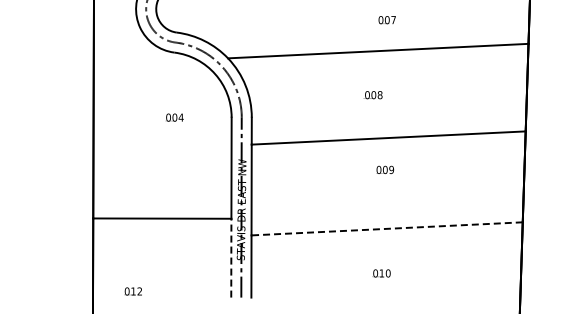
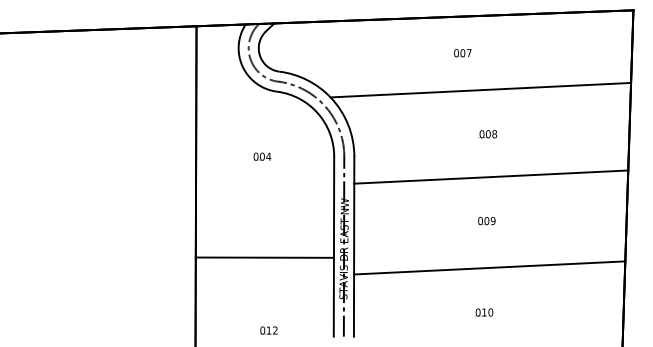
text: (386, 20) -> (462, 53), moved
text: (372, 95) -> (487, 134), moved
text: (174, 117) -> (262, 156), moved
text: (384, 170) -> (486, 221), moved
line: (386, 228) -> (489, 267), dashed -> solid
line: (230, 257) -> (333, 296), dashed -> solid
text: (132, 291) -> (268, 330), moved

